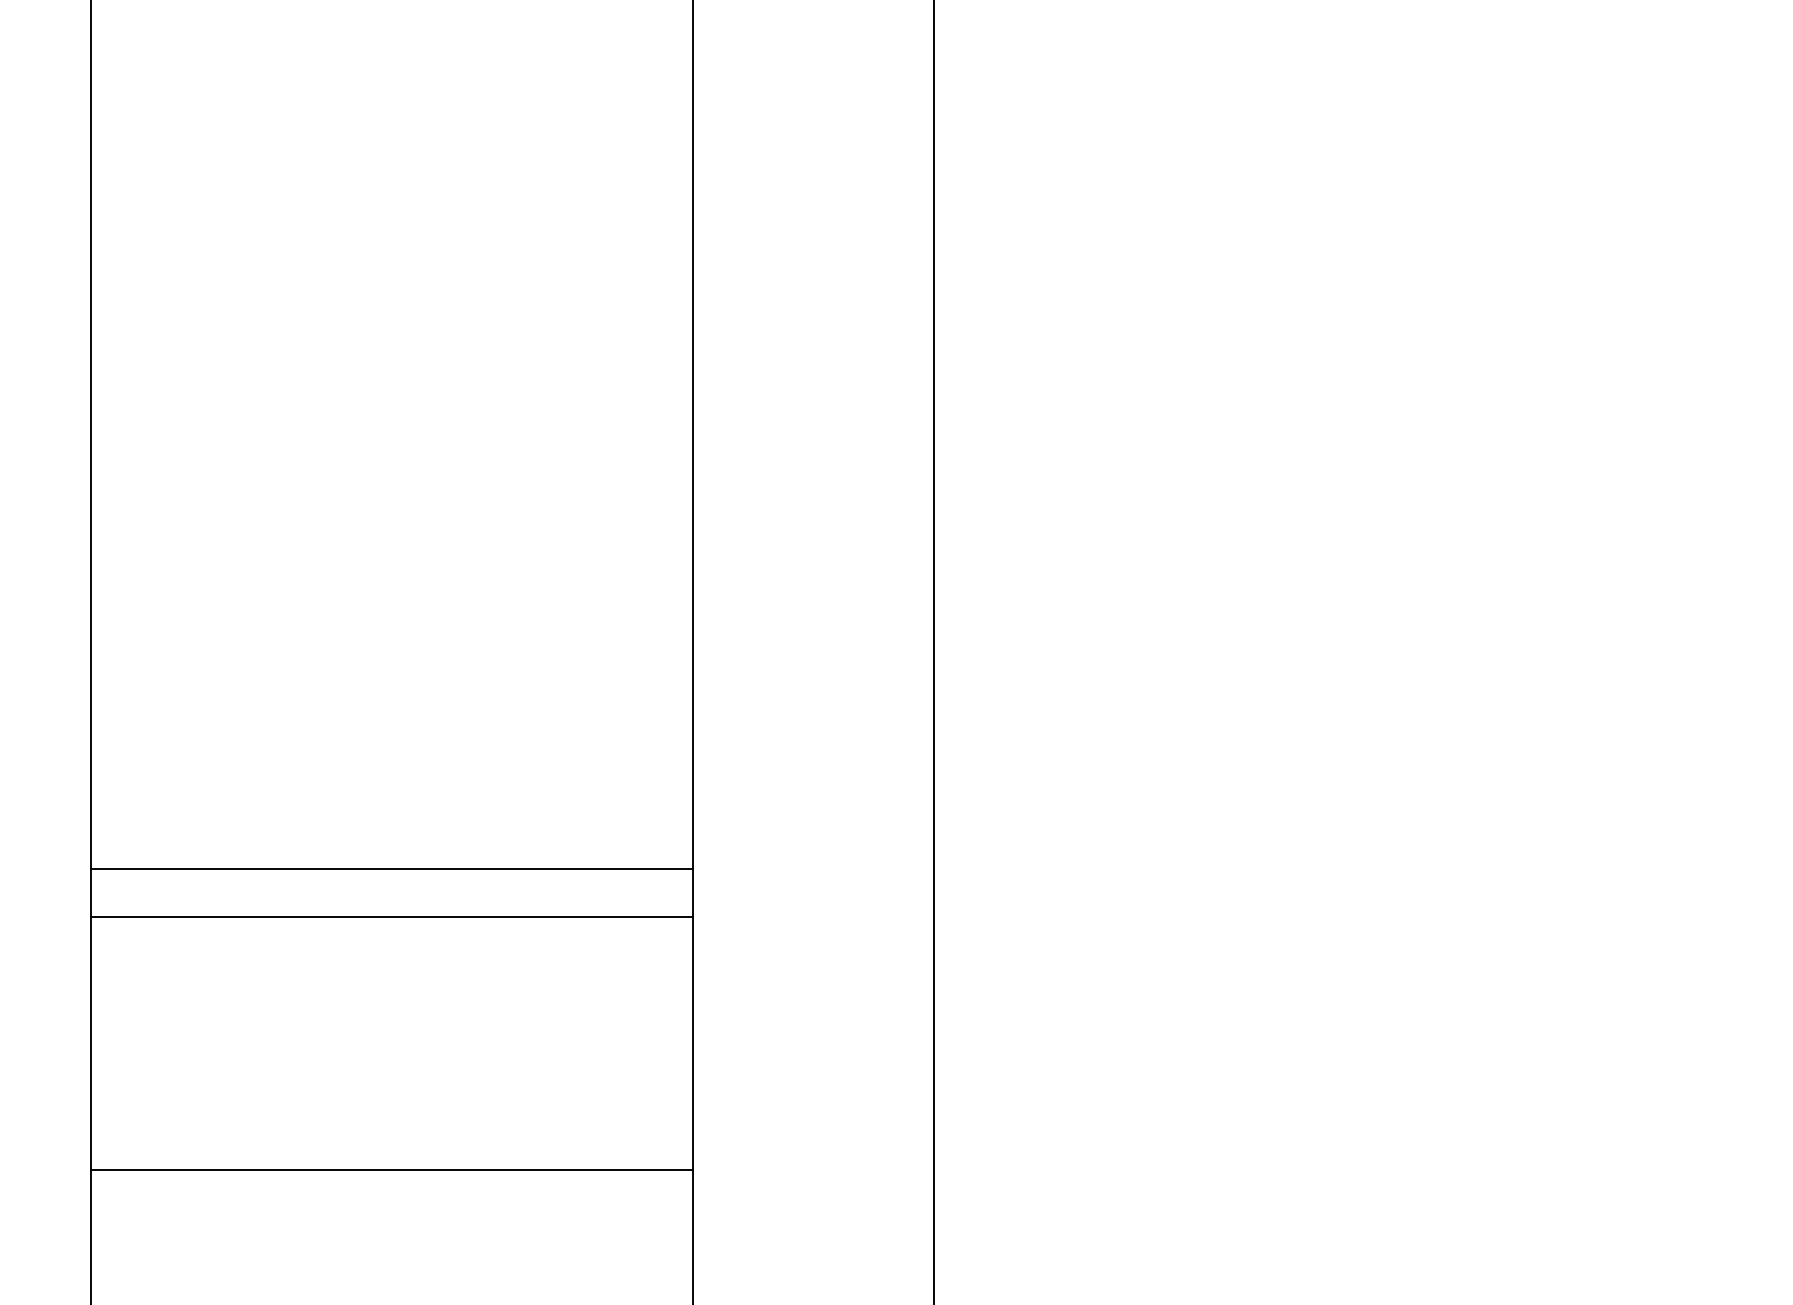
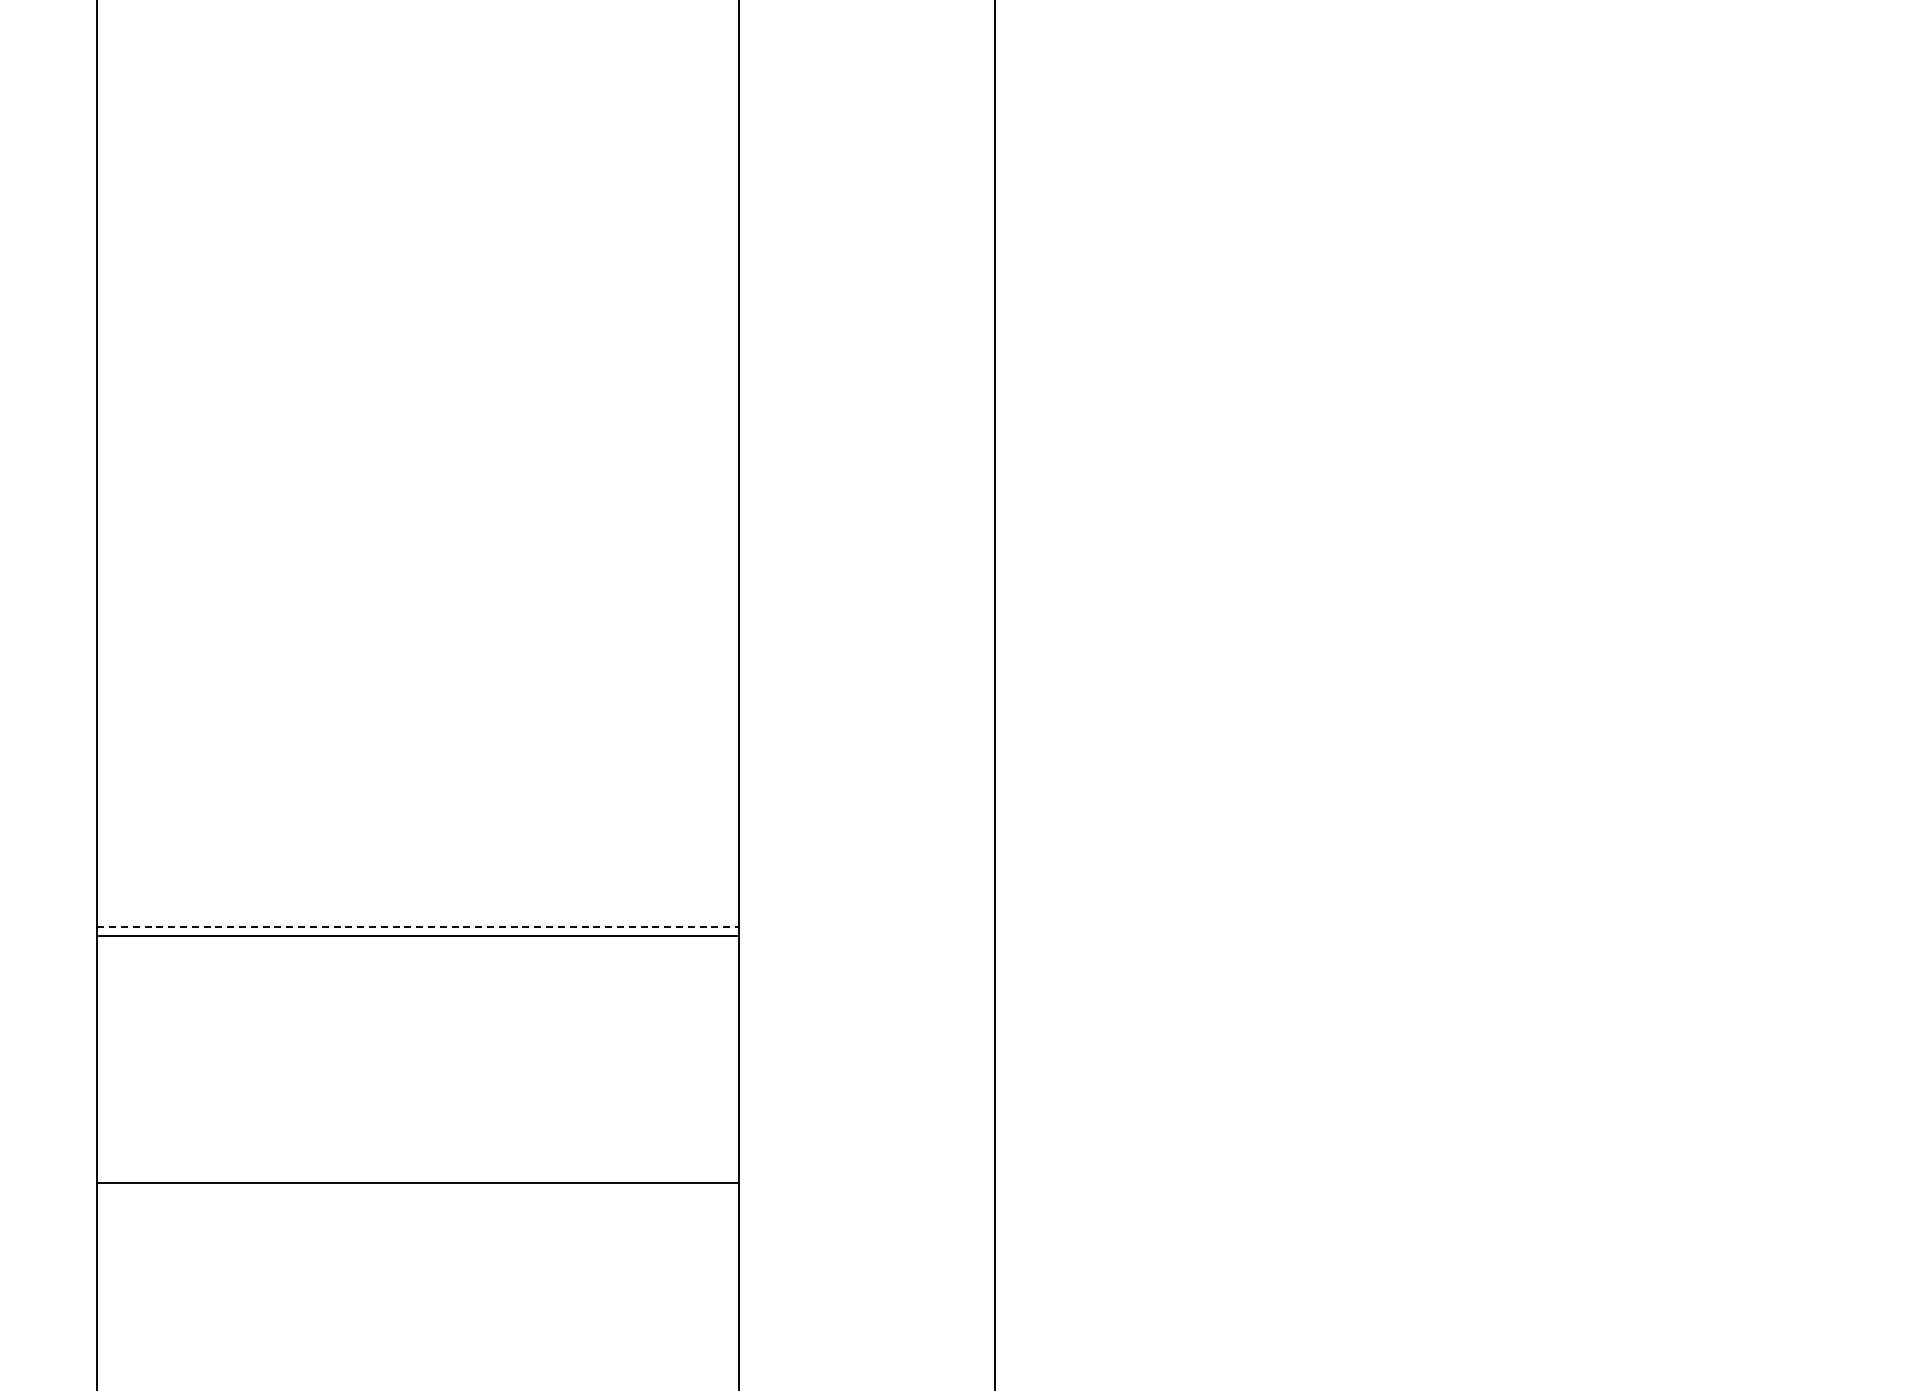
line: (391, 869) -> (417, 926), solid -> dashed
line: (391, 917) -> (417, 935), moved
line: (391, 1170) -> (417, 1183), moved

